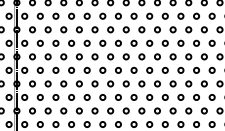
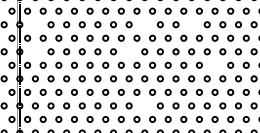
circle: (31, 29) -> (34, 24), removed
circle: (141, 29) -> (144, 24), removed
circle: (188, 29) -> (191, 24), removed
circle: (31, 56) -> (34, 51), removed
circle: (125, 56) -> (128, 51), removed
circle: (211, 69) -> (214, 64), removed
circle: (141, 110) -> (144, 105), removed

